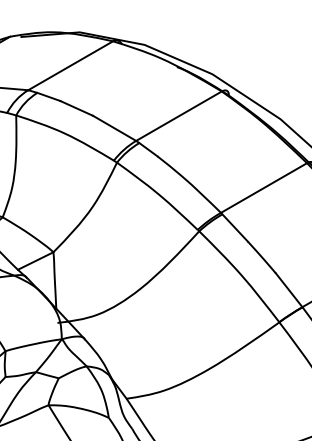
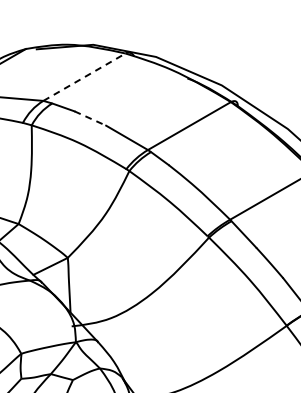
line: (70, 65) -> (84, 76), solid -> dashed
line: (76, 108) -> (90, 118), solid -> dashed

